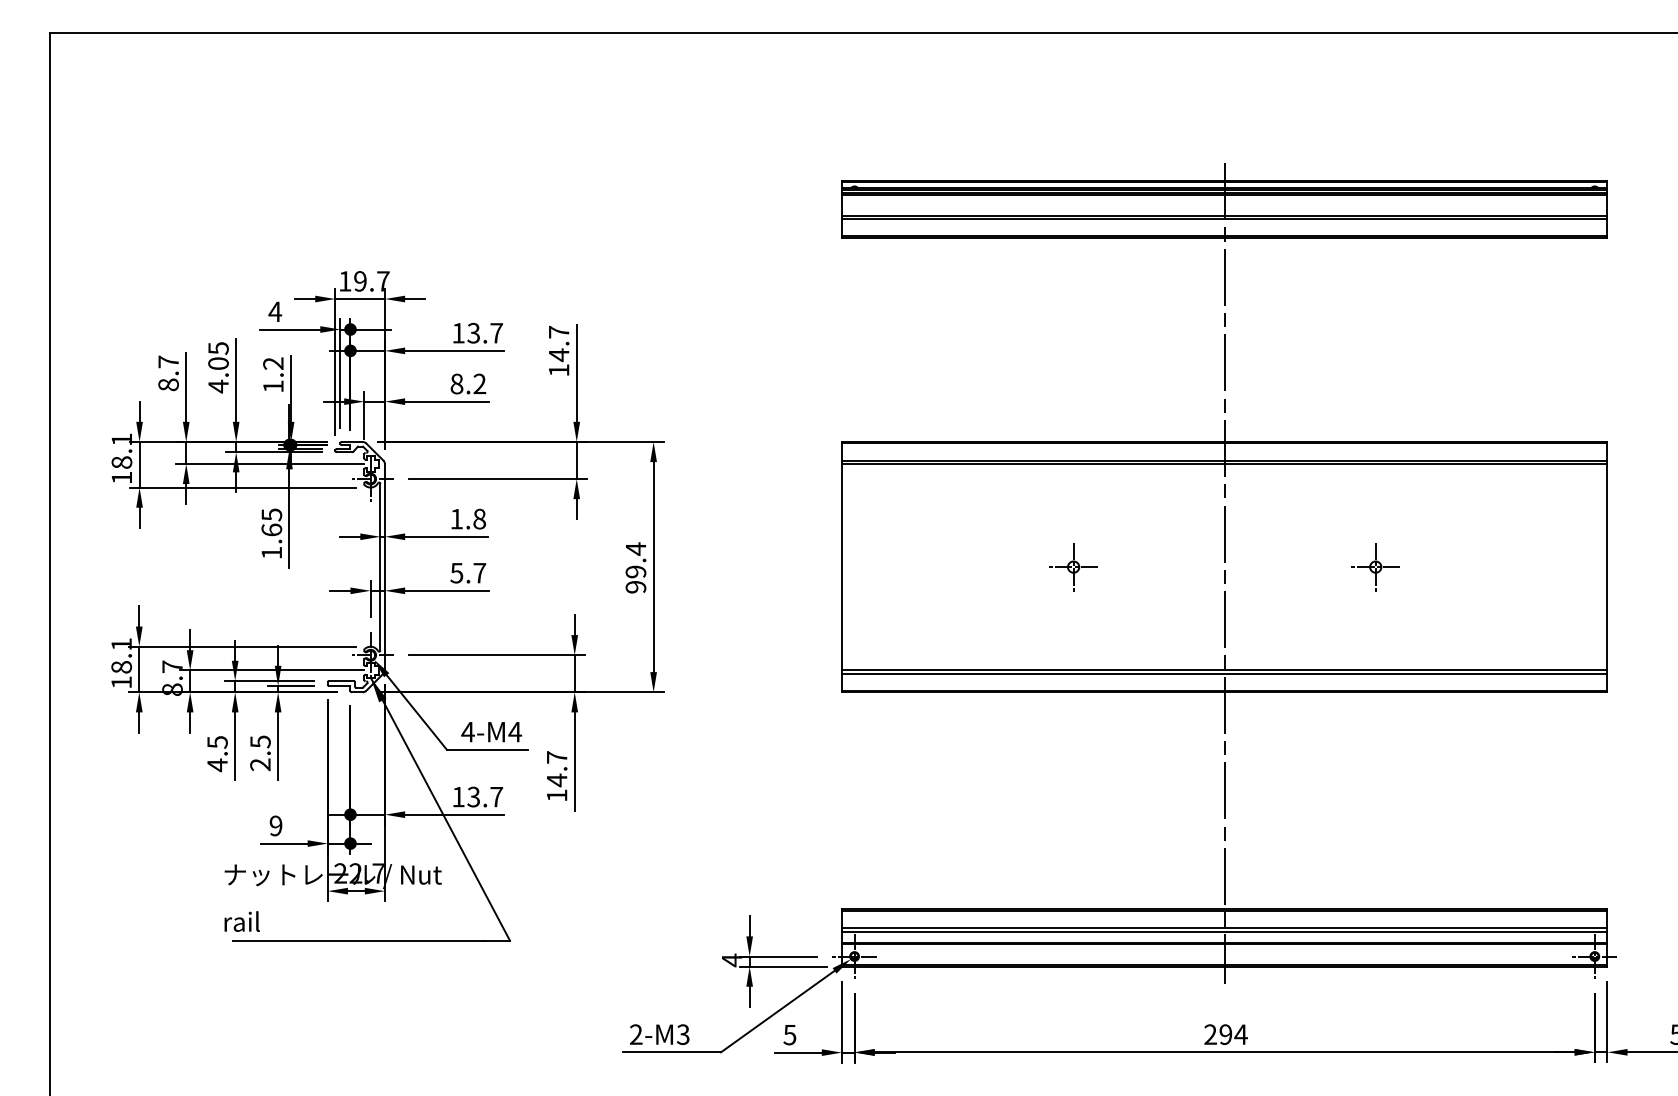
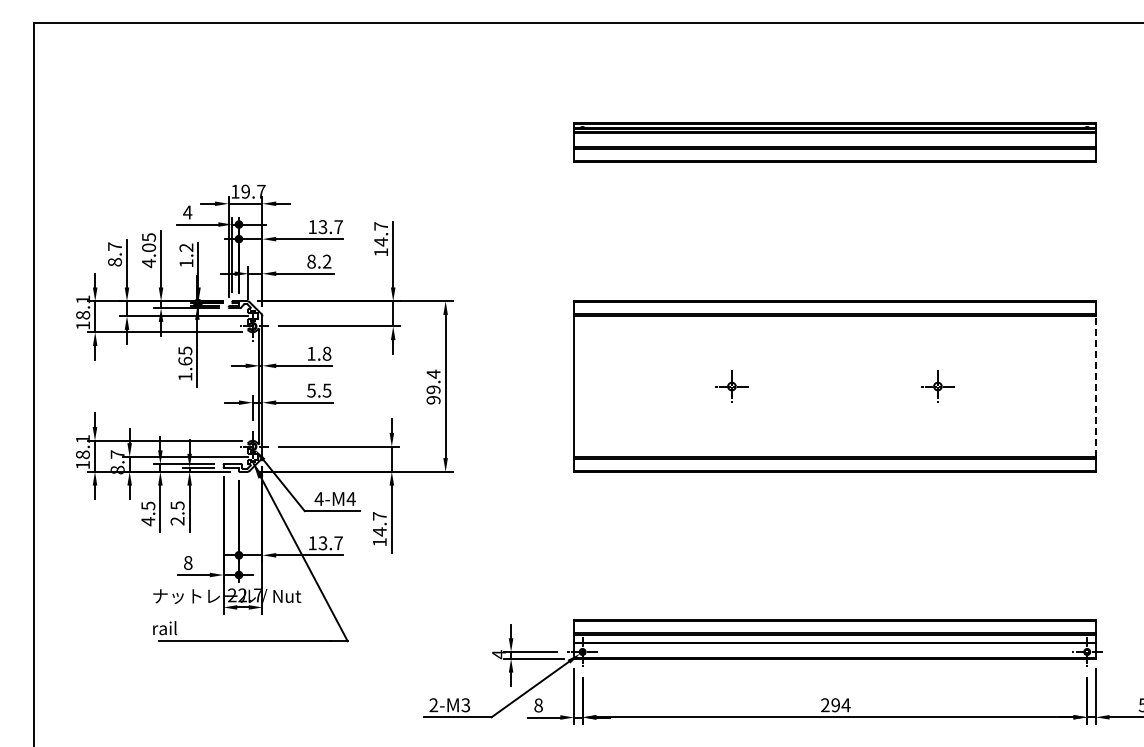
line: (1606, 567) -> (1095, 386), solid -> dashed
text: (478, 572) -> (326, 390), 5.7 -> 5.5
line: (1224, 572) -> (834, 390), removed
text: (276, 825) -> (188, 562), 9 -> 8
text: (789, 1035) -> (538, 705), 5 -> 8

